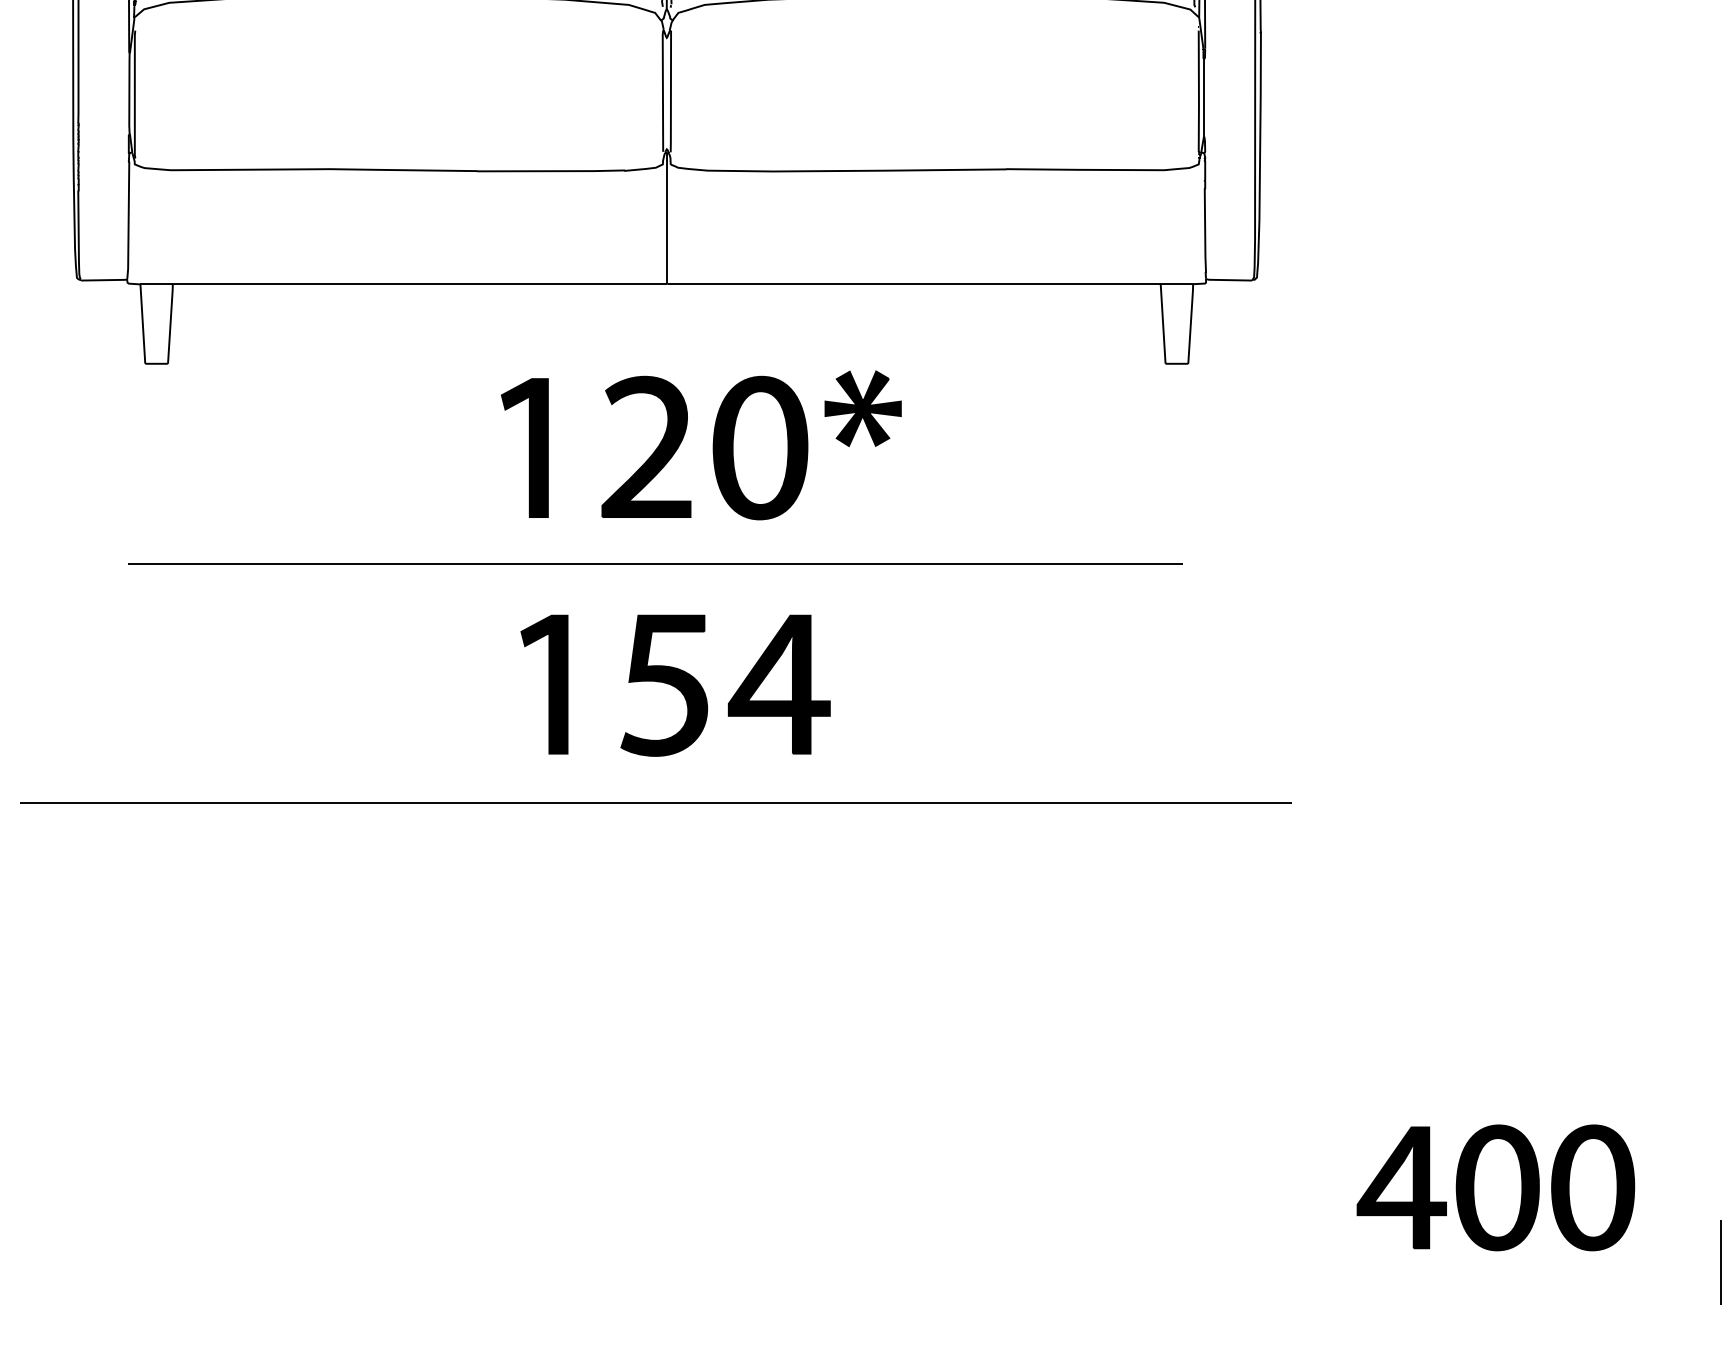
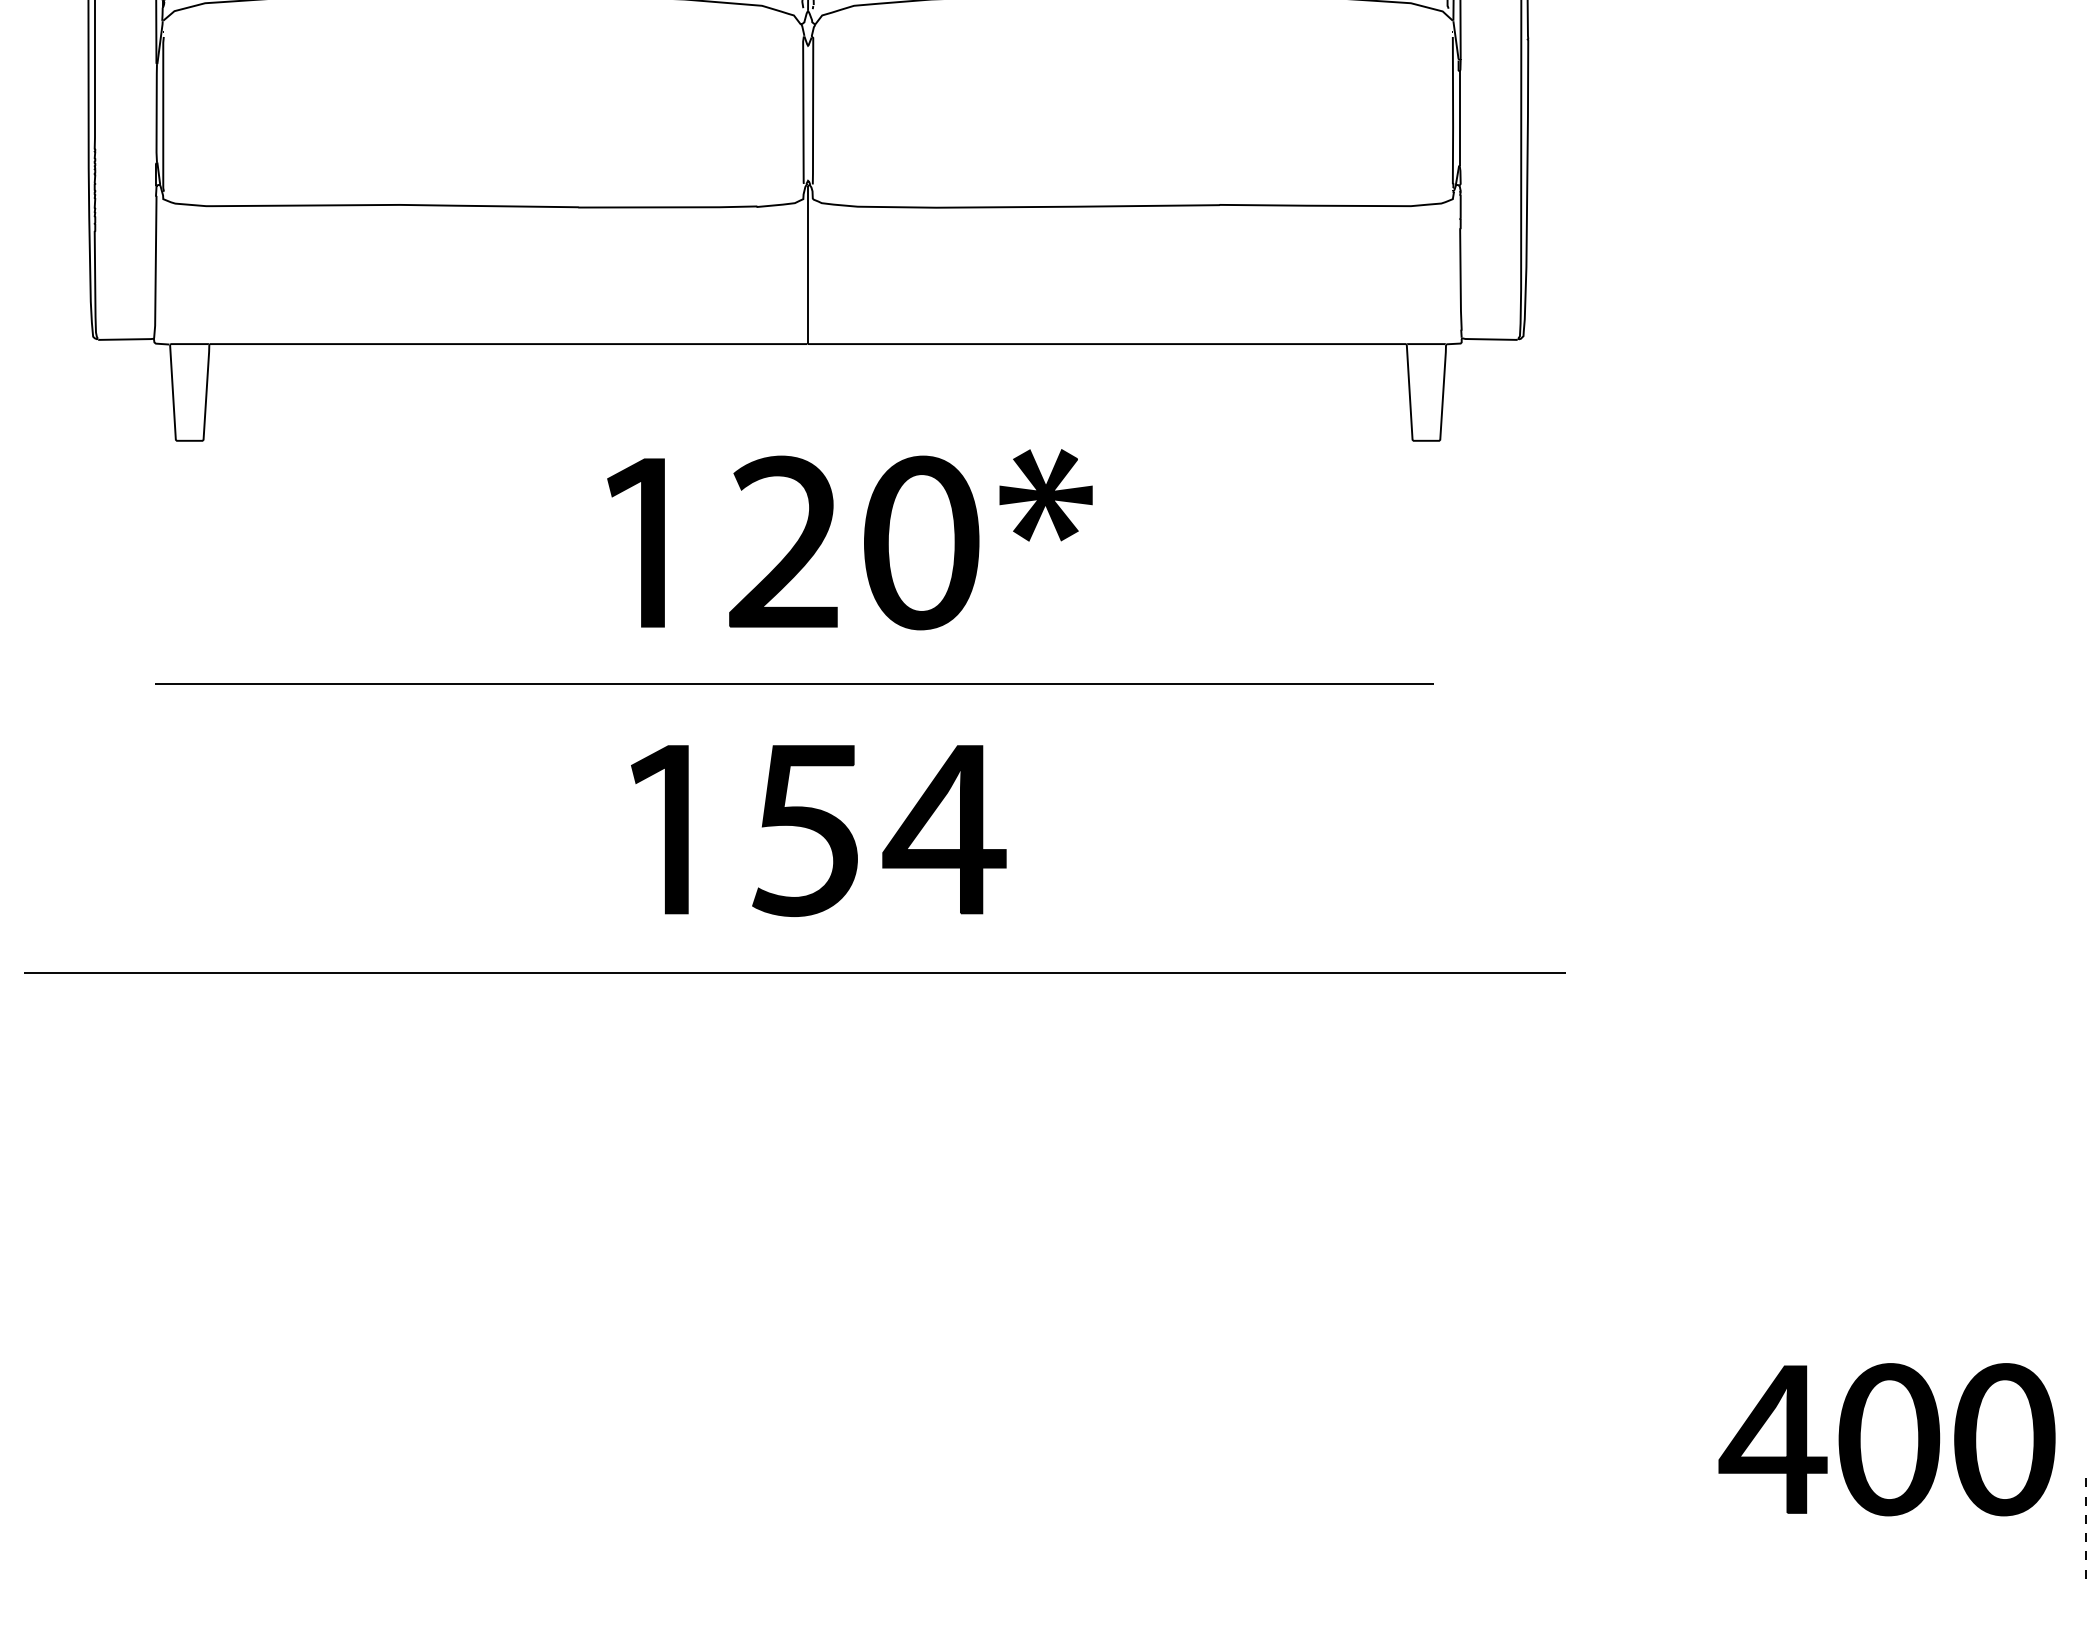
part: (1495, 1187) -> (1886, 1439), moved
line: (1721, 1262) -> (2086, 1530), solid -> dashed

